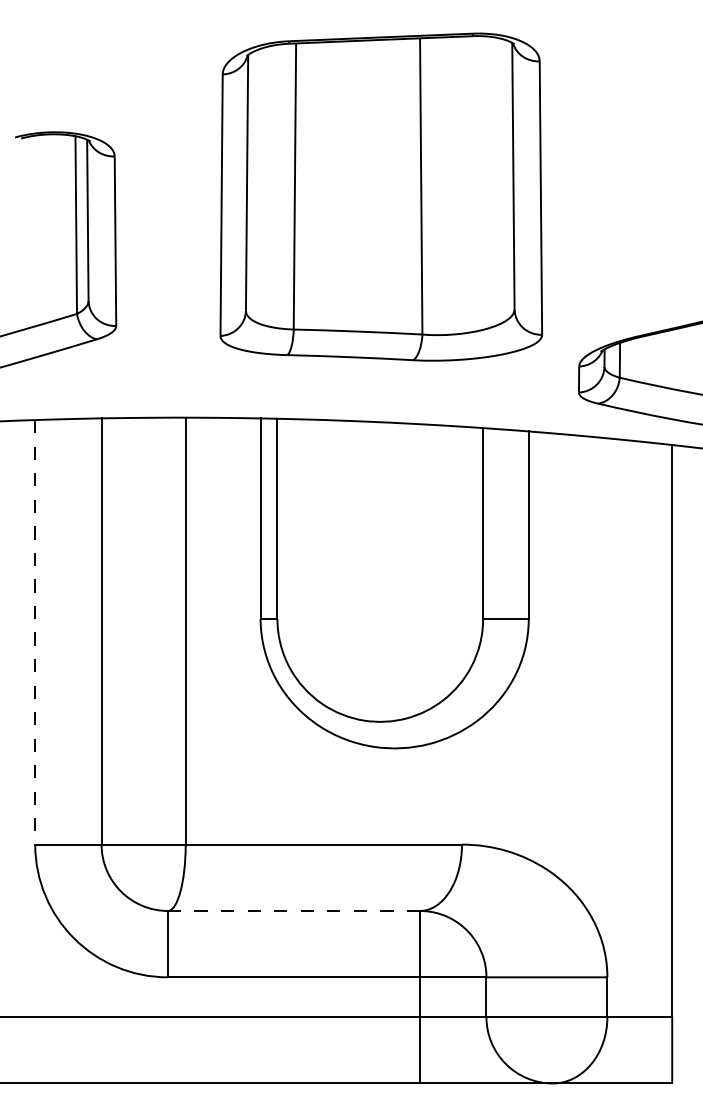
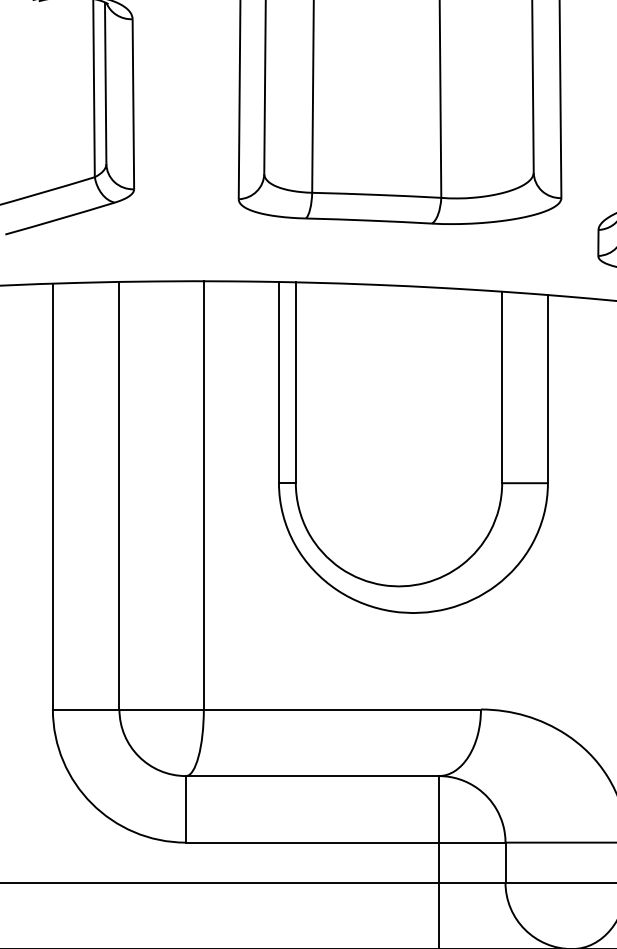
line: (35, 632) -> (53, 496), dashed -> solid
line: (294, 910) -> (312, 775), dashed -> solid

